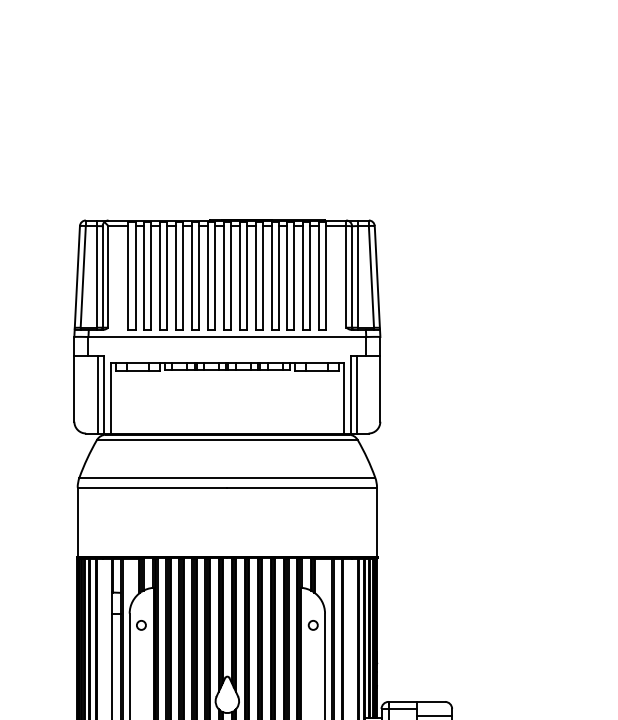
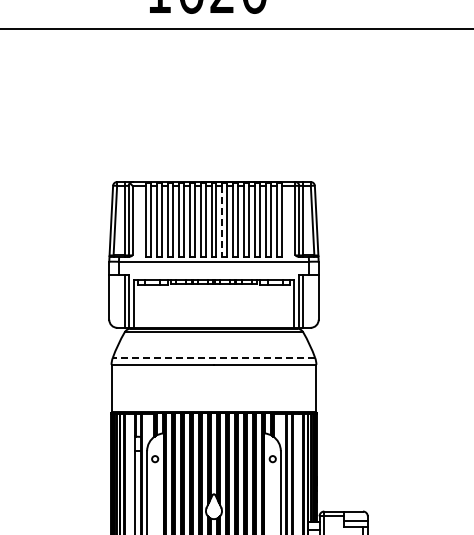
line: (239, 278) -> (222, 221), solid -> dashed
line: (226, 478) -> (213, 358), solid -> dashed

